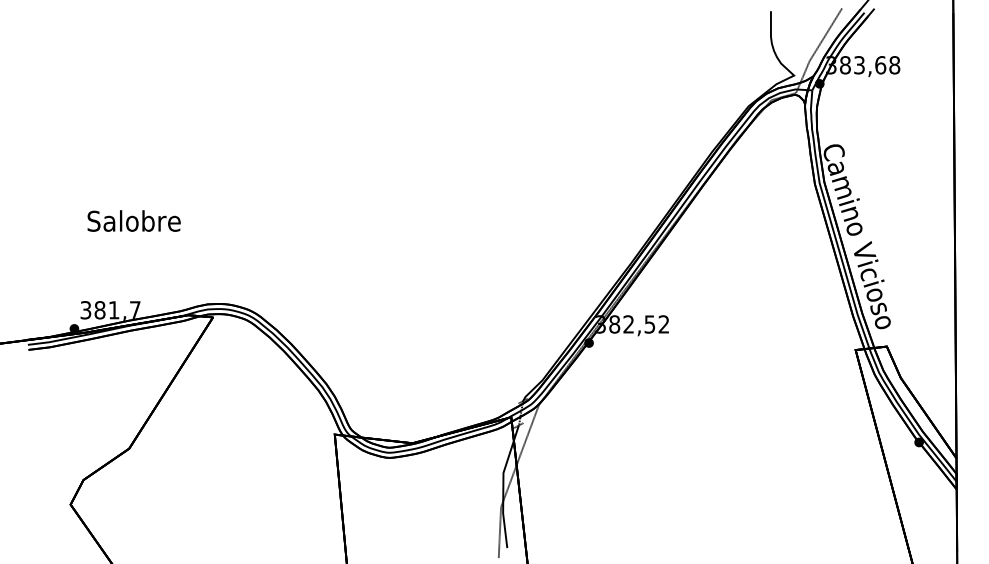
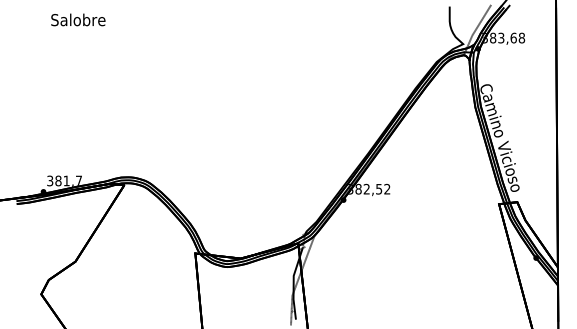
text: (134, 220) -> (78, 19), moved

